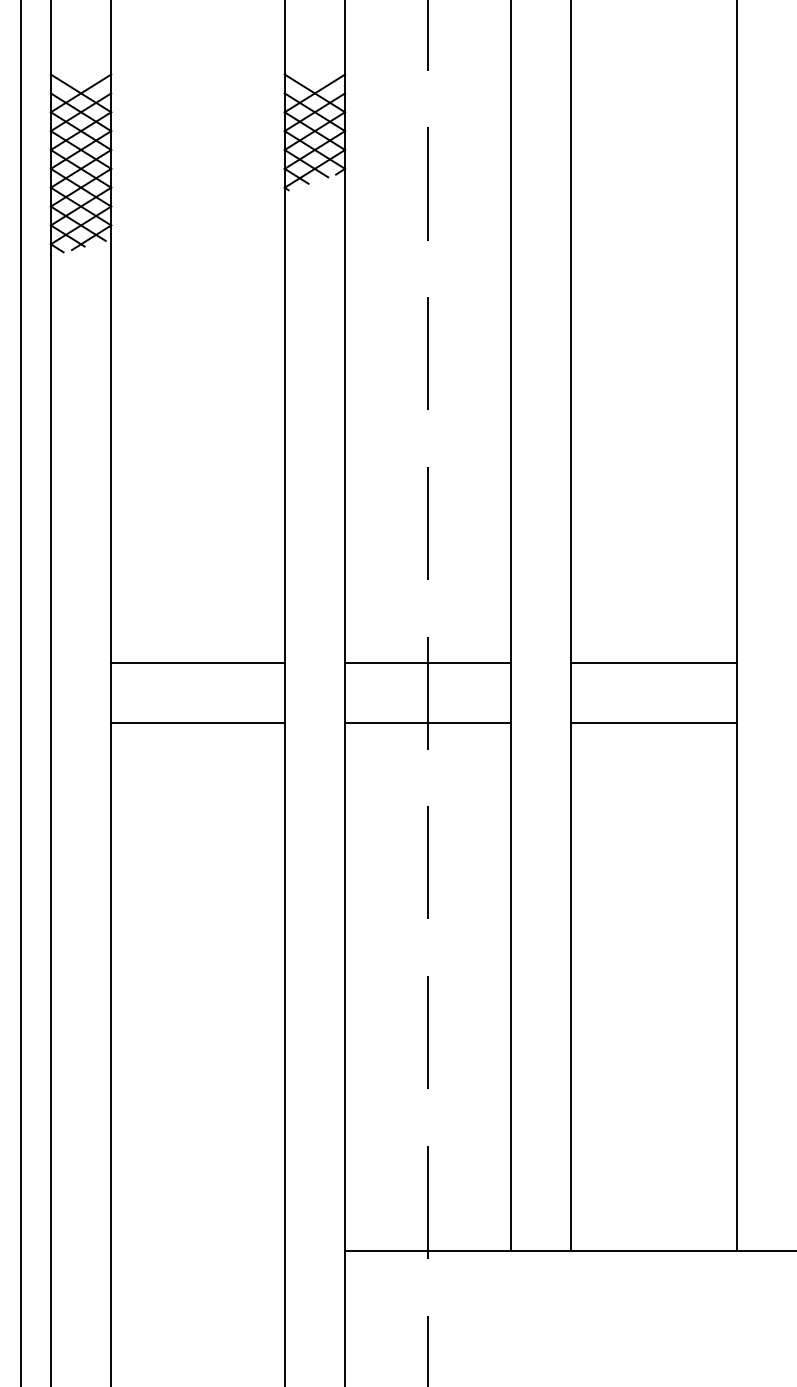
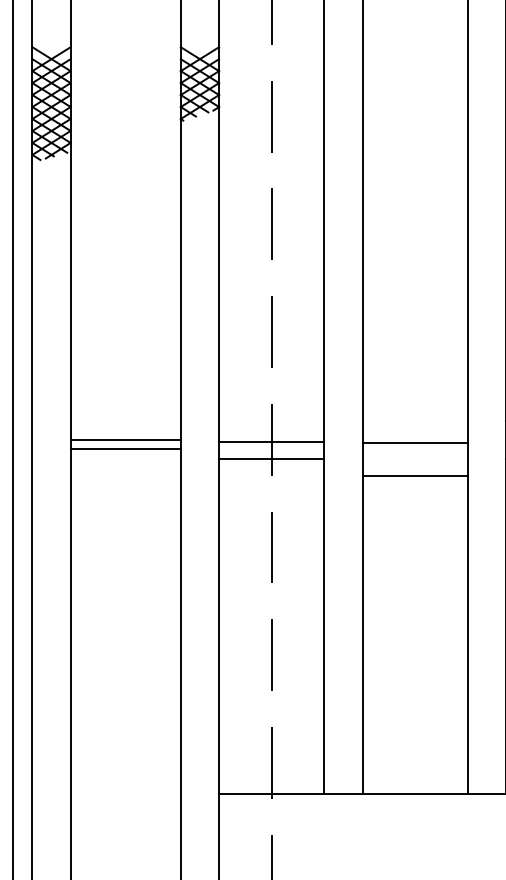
line: (197, 662) -> (125, 448), moved
line: (427, 662) -> (271, 441), moved
line: (654, 662) -> (415, 442), moved
line: (197, 722) -> (125, 439), moved
line: (654, 722) -> (415, 475), moved

